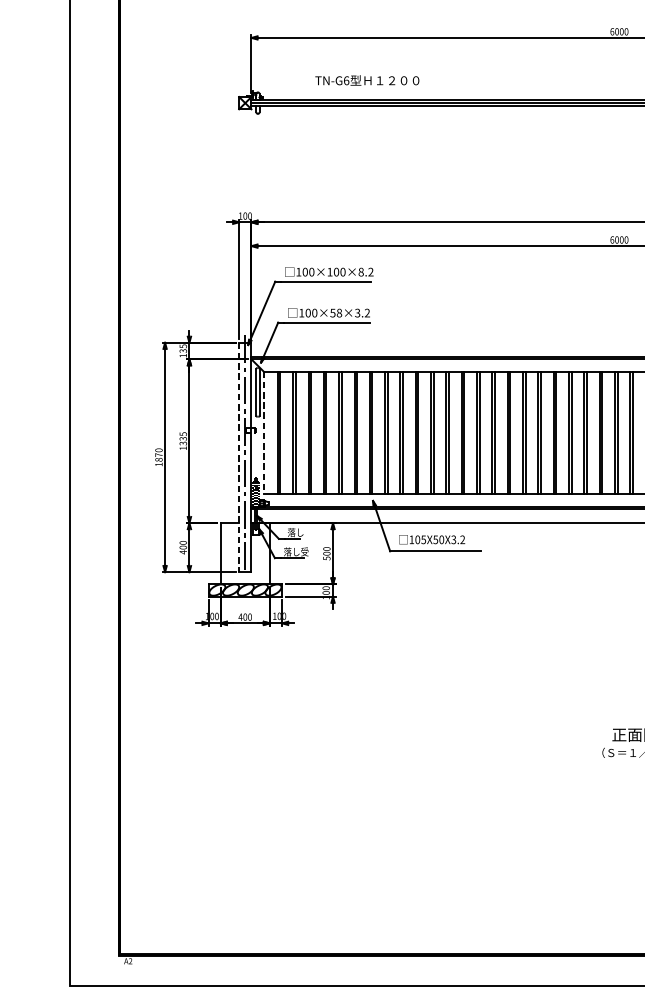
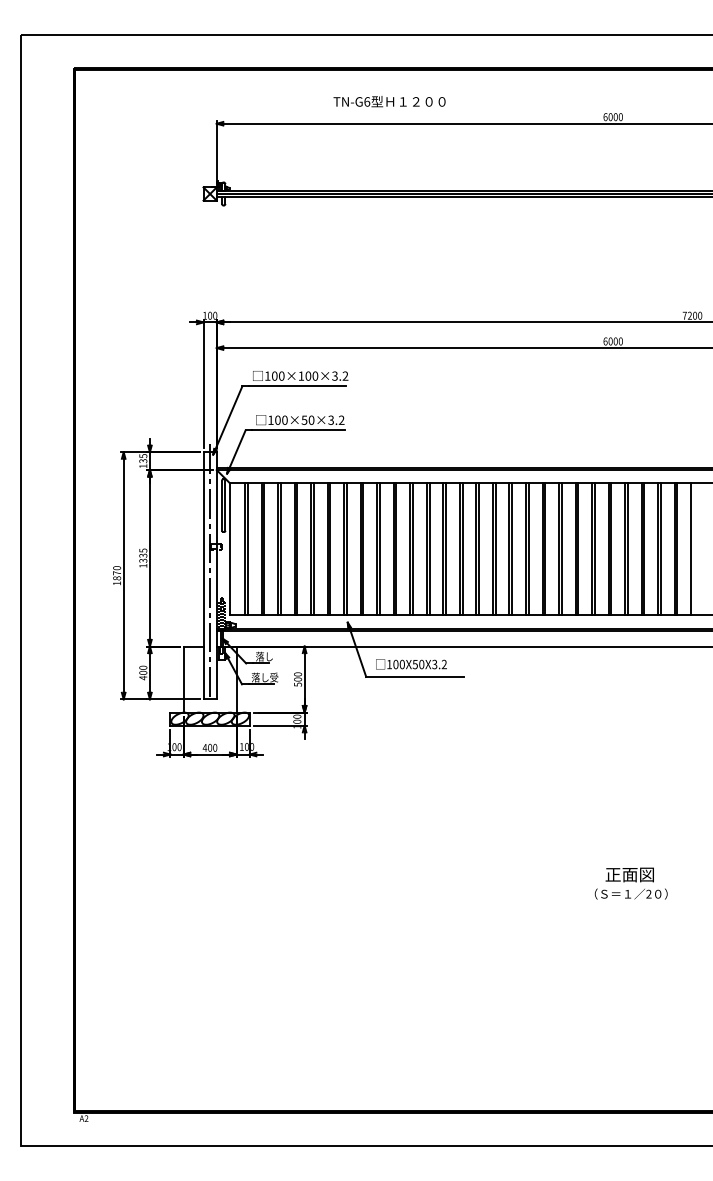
text: (367, 80) -> (389, 101), moved
text: (360, 271) -> (334, 375), 100×100×8.2 -> 100×100×3.2
text: (339, 313) -> (311, 420), 100×58×3.2 -> 100×50×3.2
line: (263, 433) -> (229, 549), dashed -> solid
line: (239, 457) -> (203, 575), dashed -> solid
text: (422, 539) -> (401, 664), 105X50X3.2 -> 100X50X3.2

